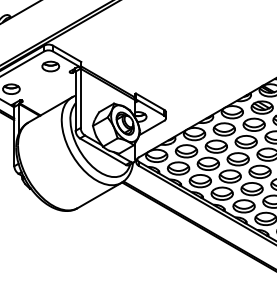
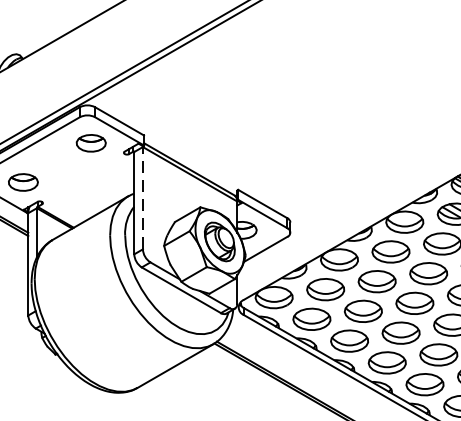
line: (80, 98) -> (142, 198), solid -> dashed

